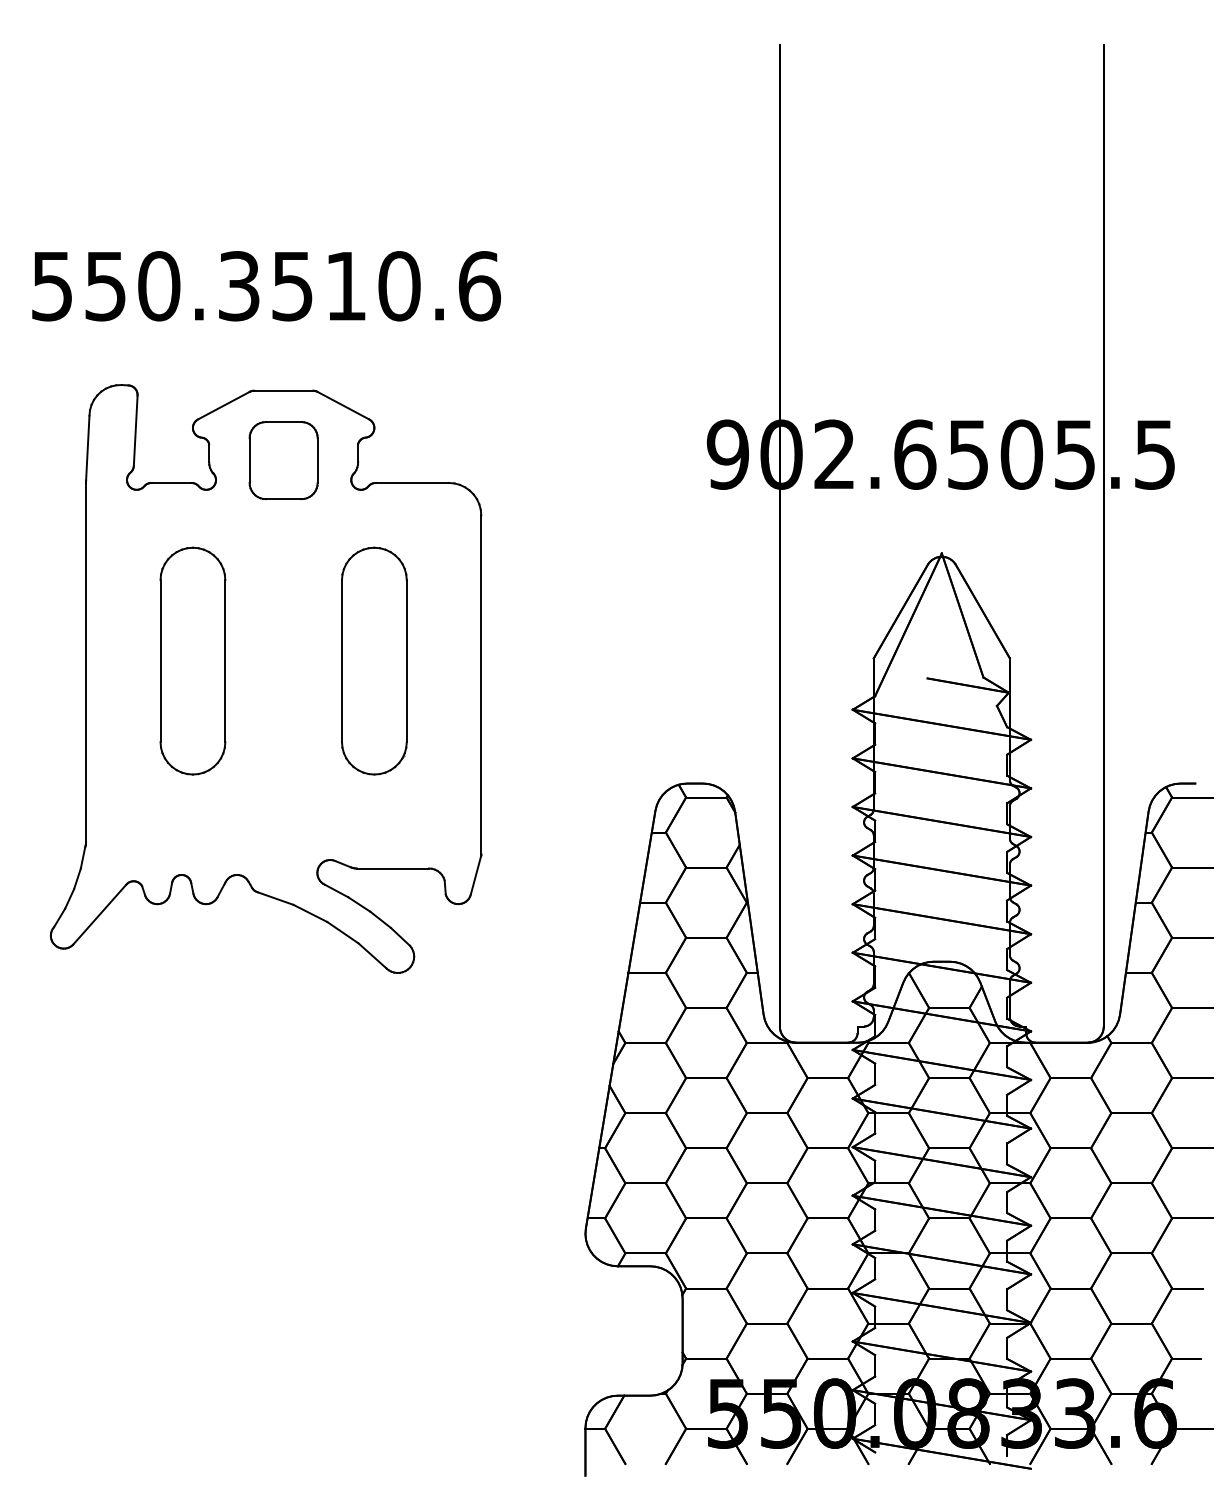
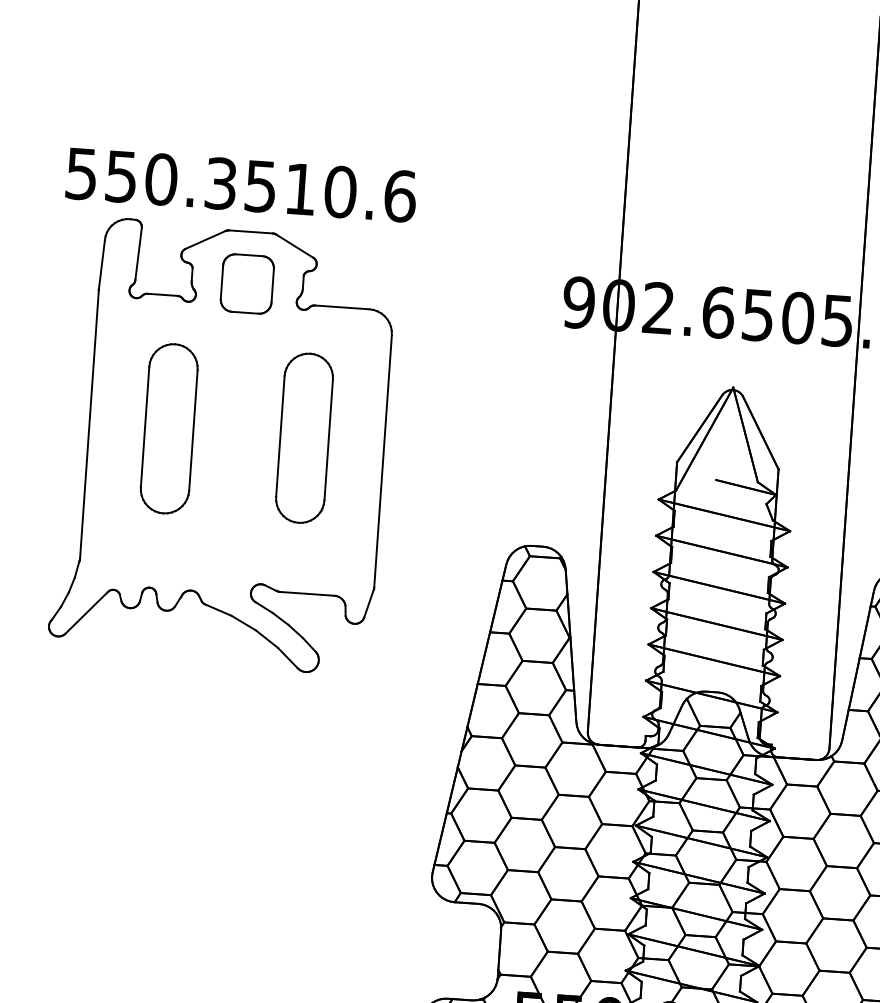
text: (266, 286) -> (241, 185), moved

